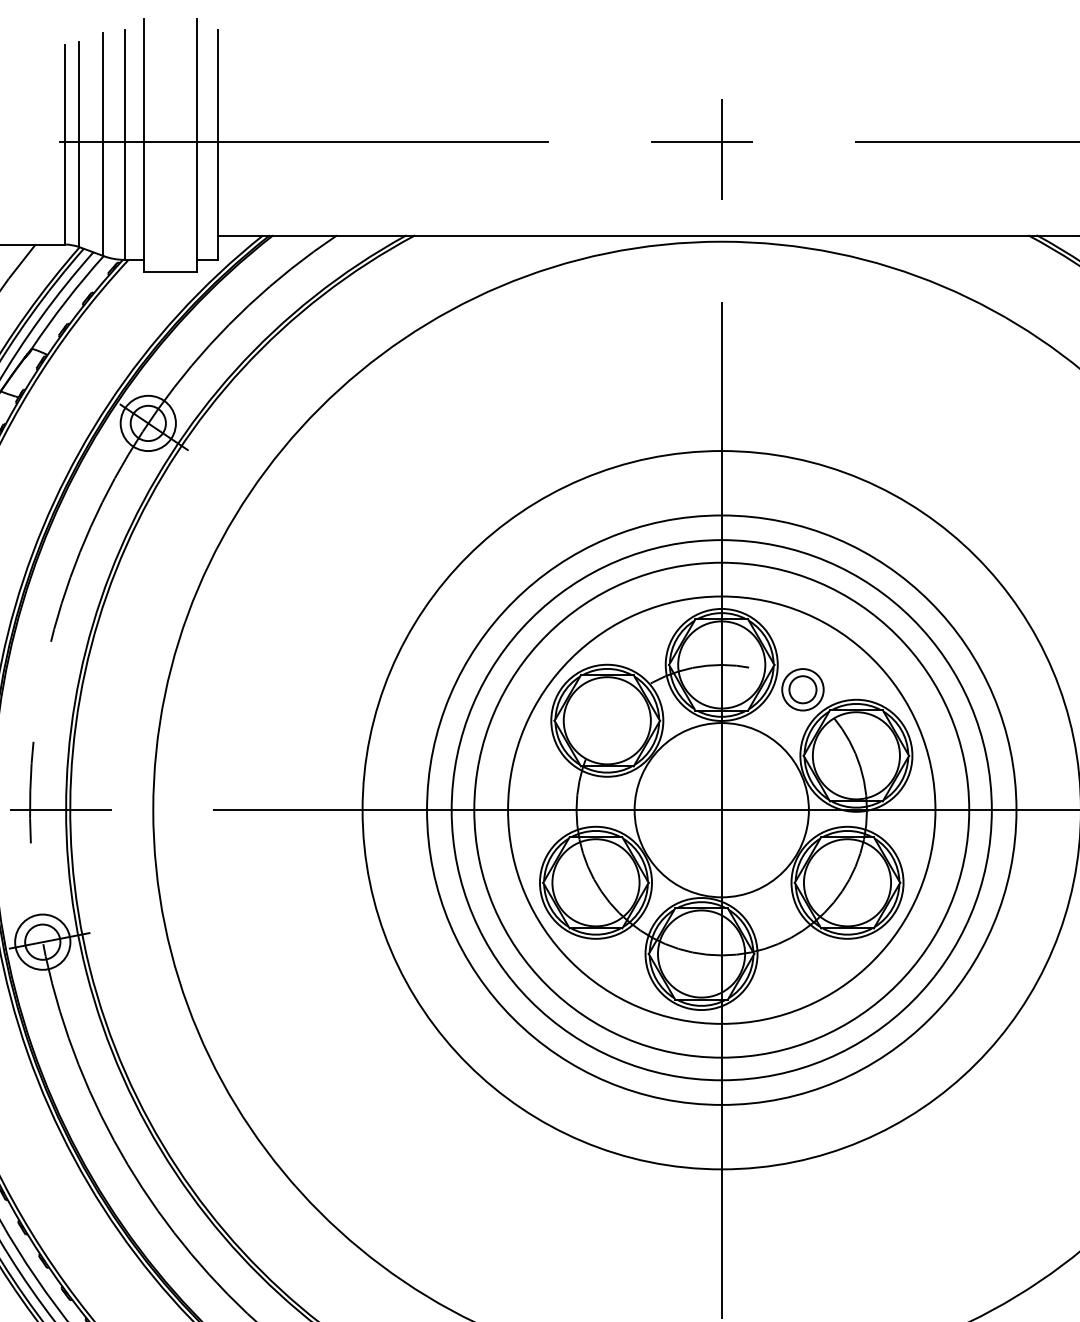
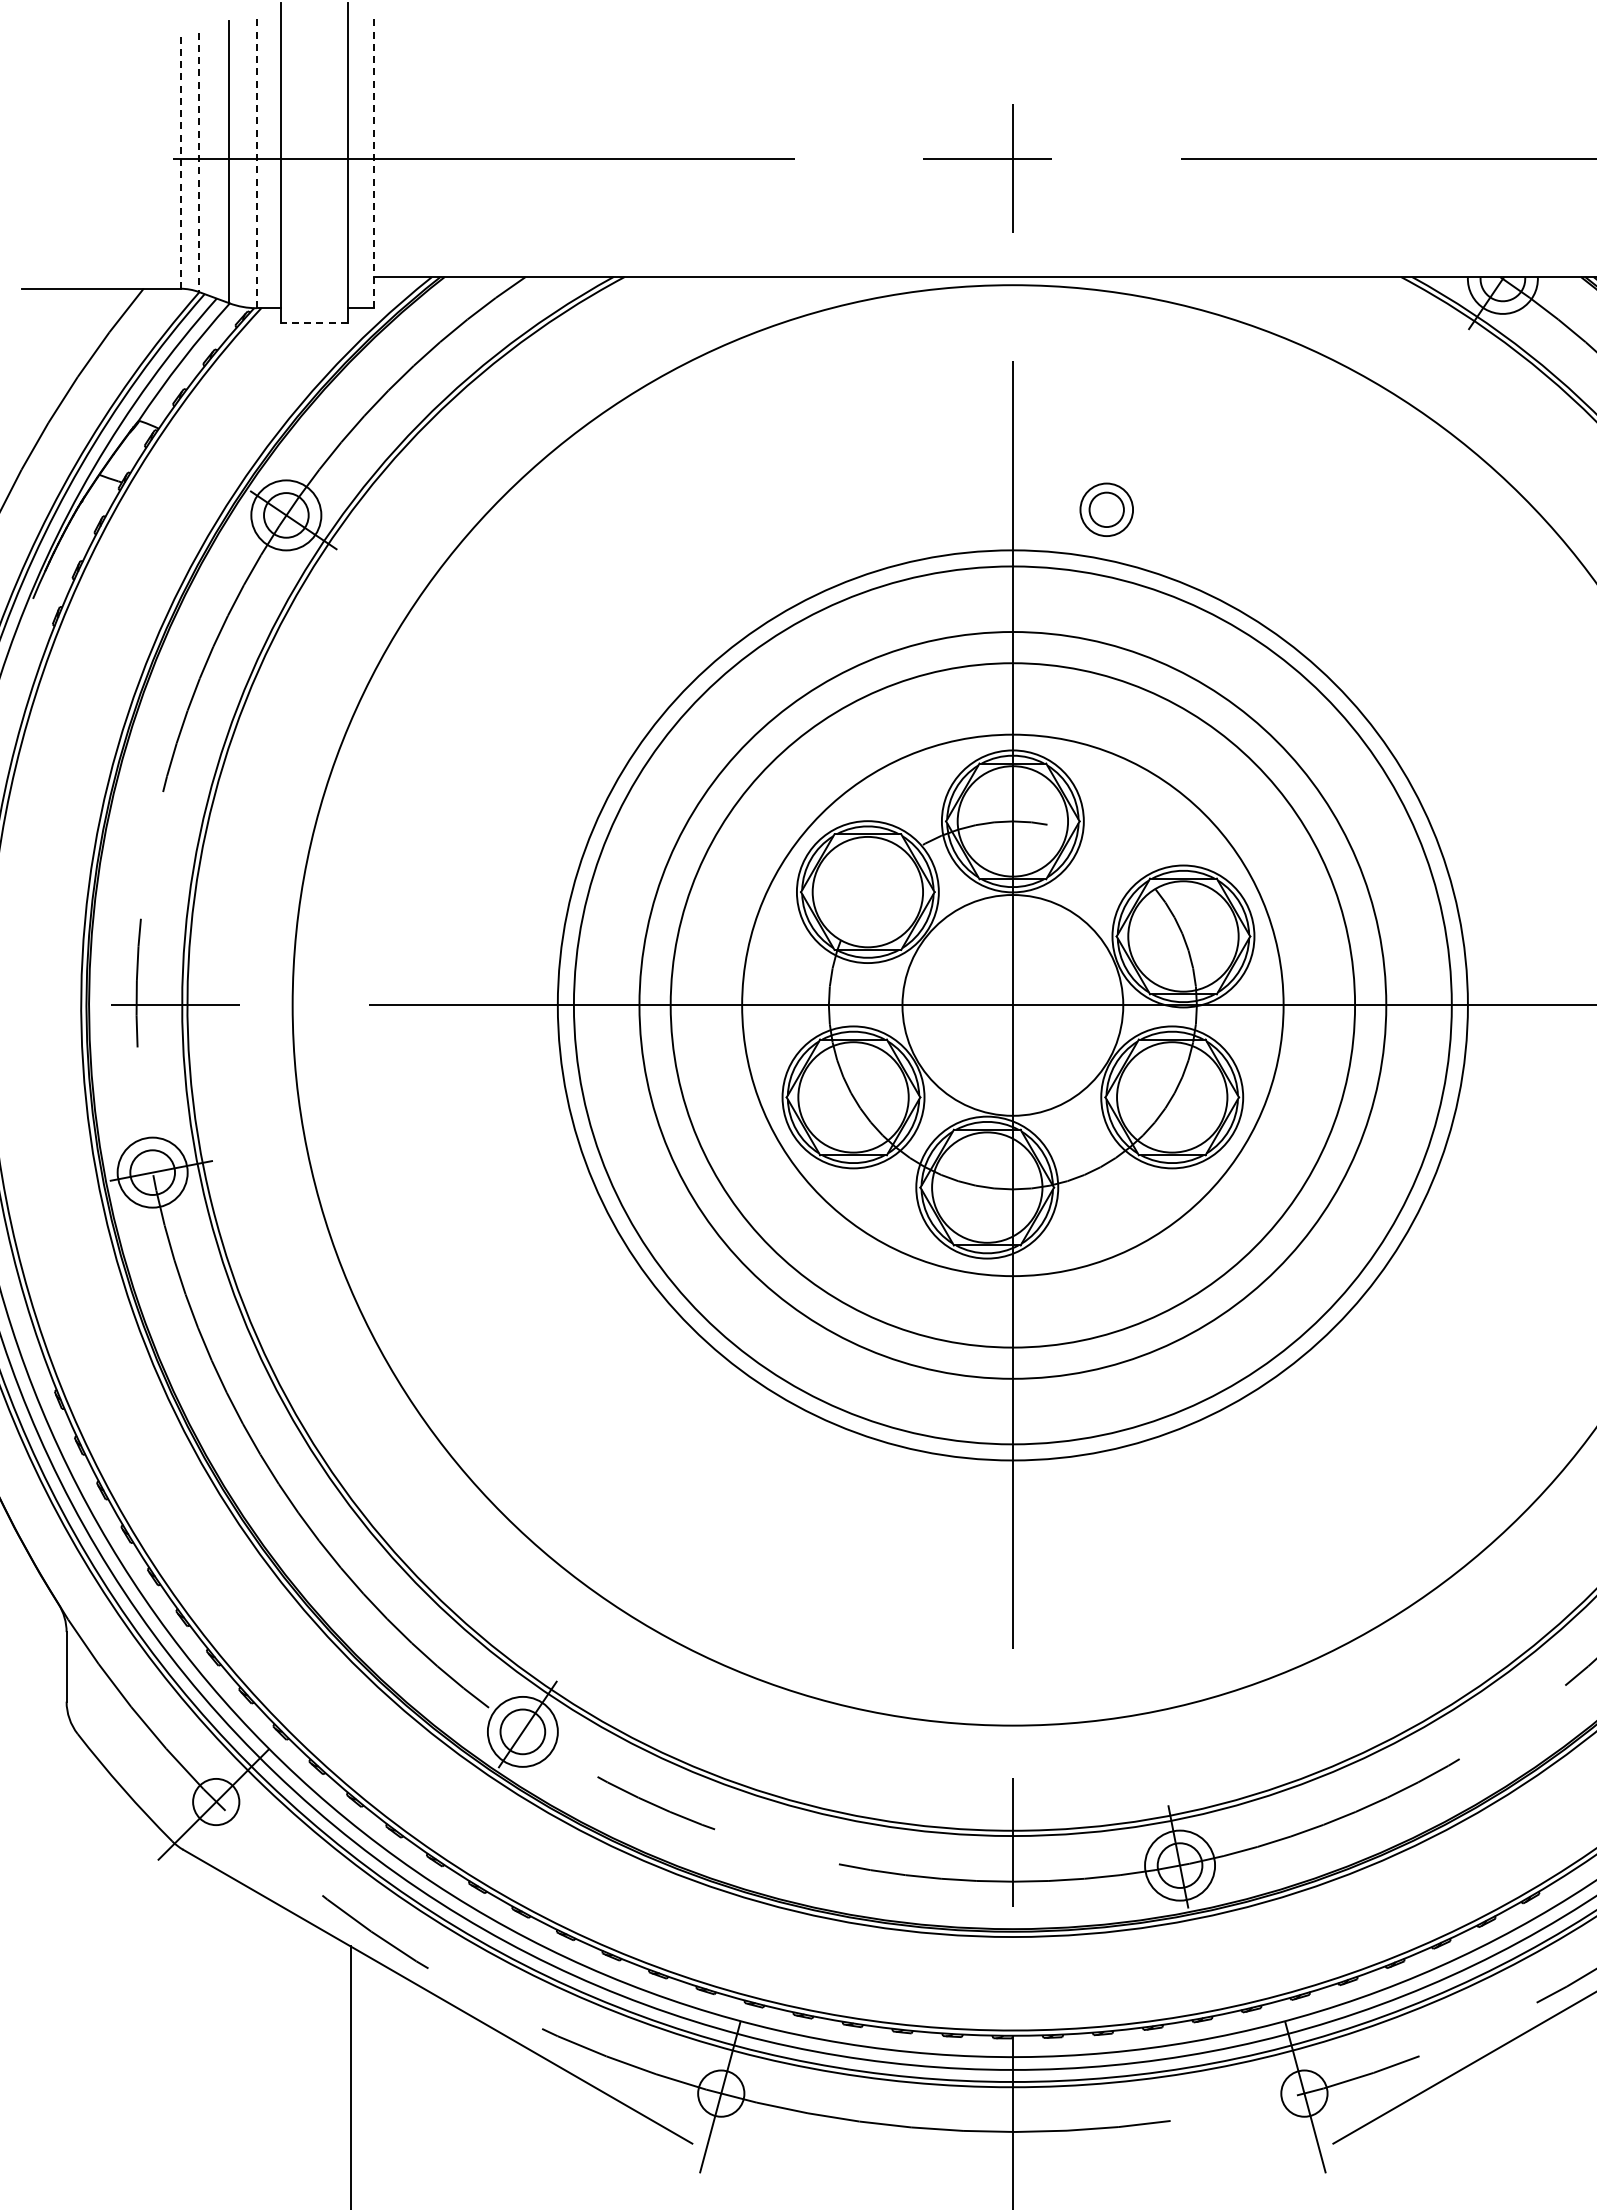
line: (64, 144) -> (180, 161), solid -> dashed
line: (78, 144) -> (198, 162), solid -> dashed
line: (124, 144) -> (256, 162), solid -> dashed
line: (217, 144) -> (374, 162), solid -> dashed
line: (169, 271) -> (313, 323), solid -> dashed
part: (802, 689) -> (1106, 509), moved
circle: (721, 809) -> (1012, 1004), size x1.4

